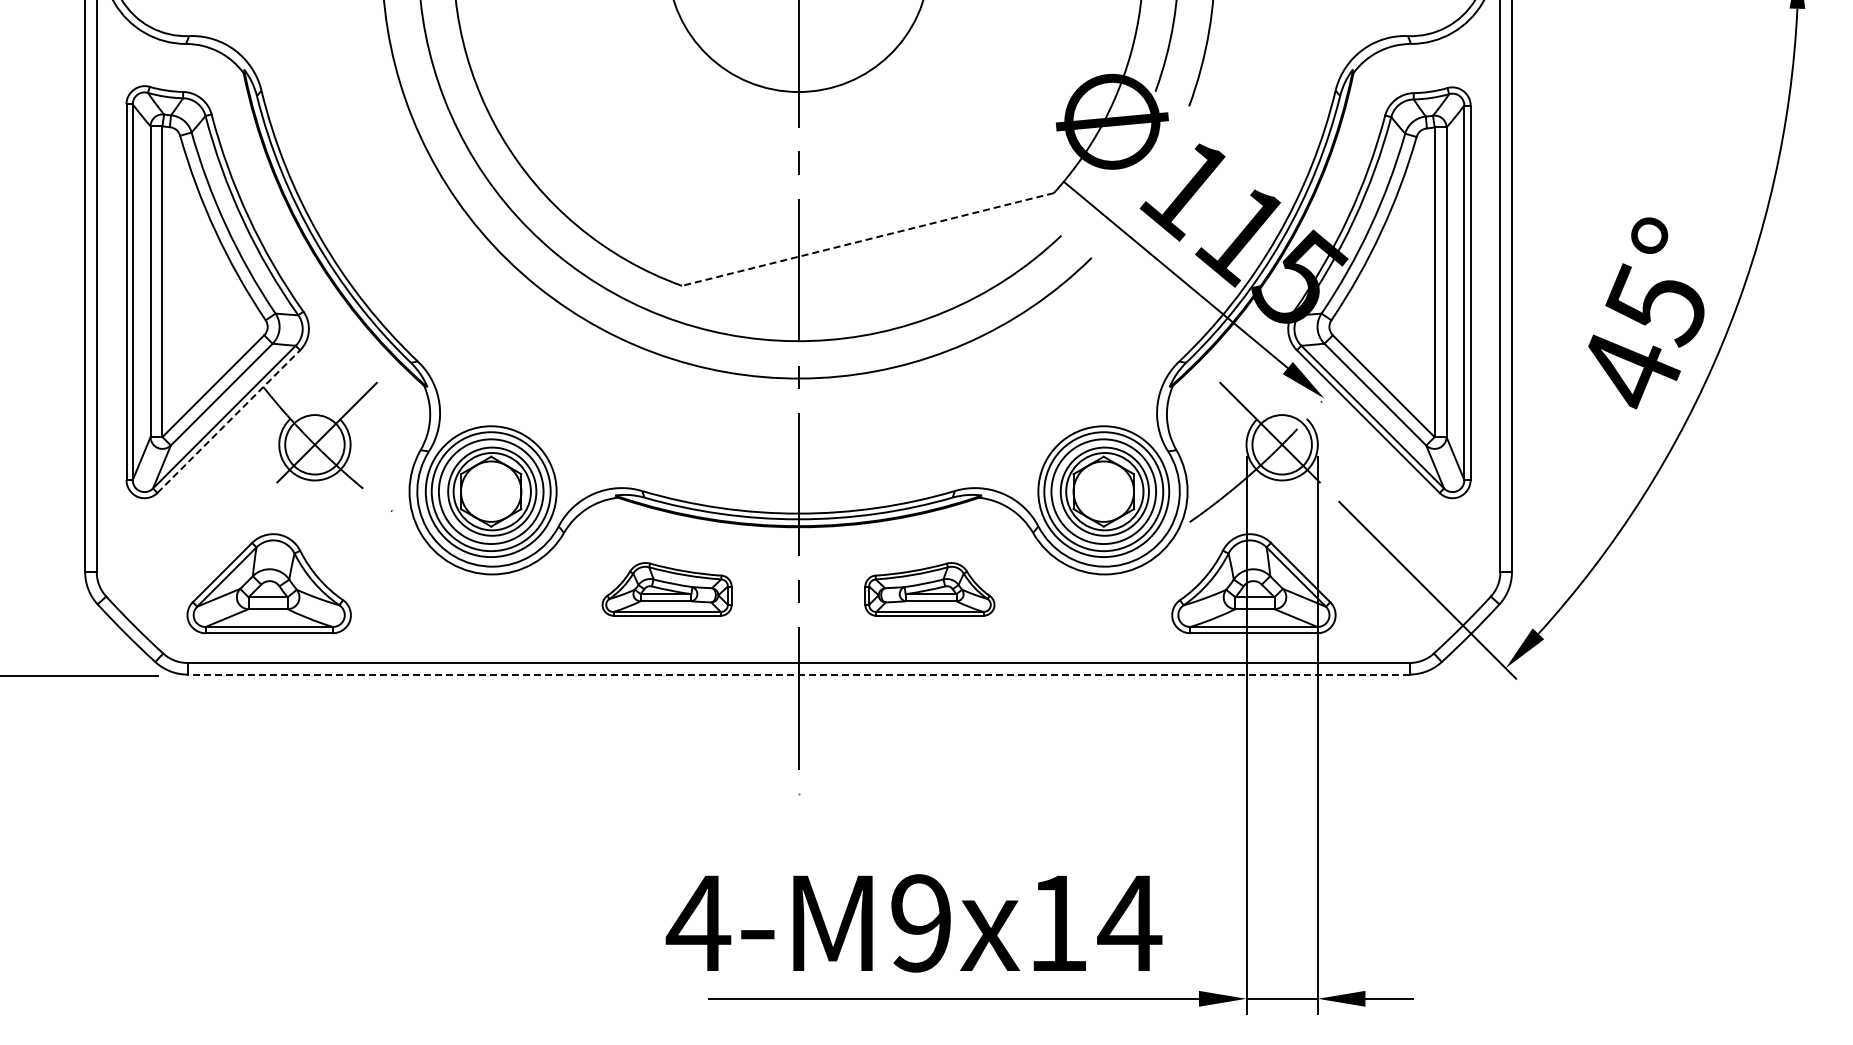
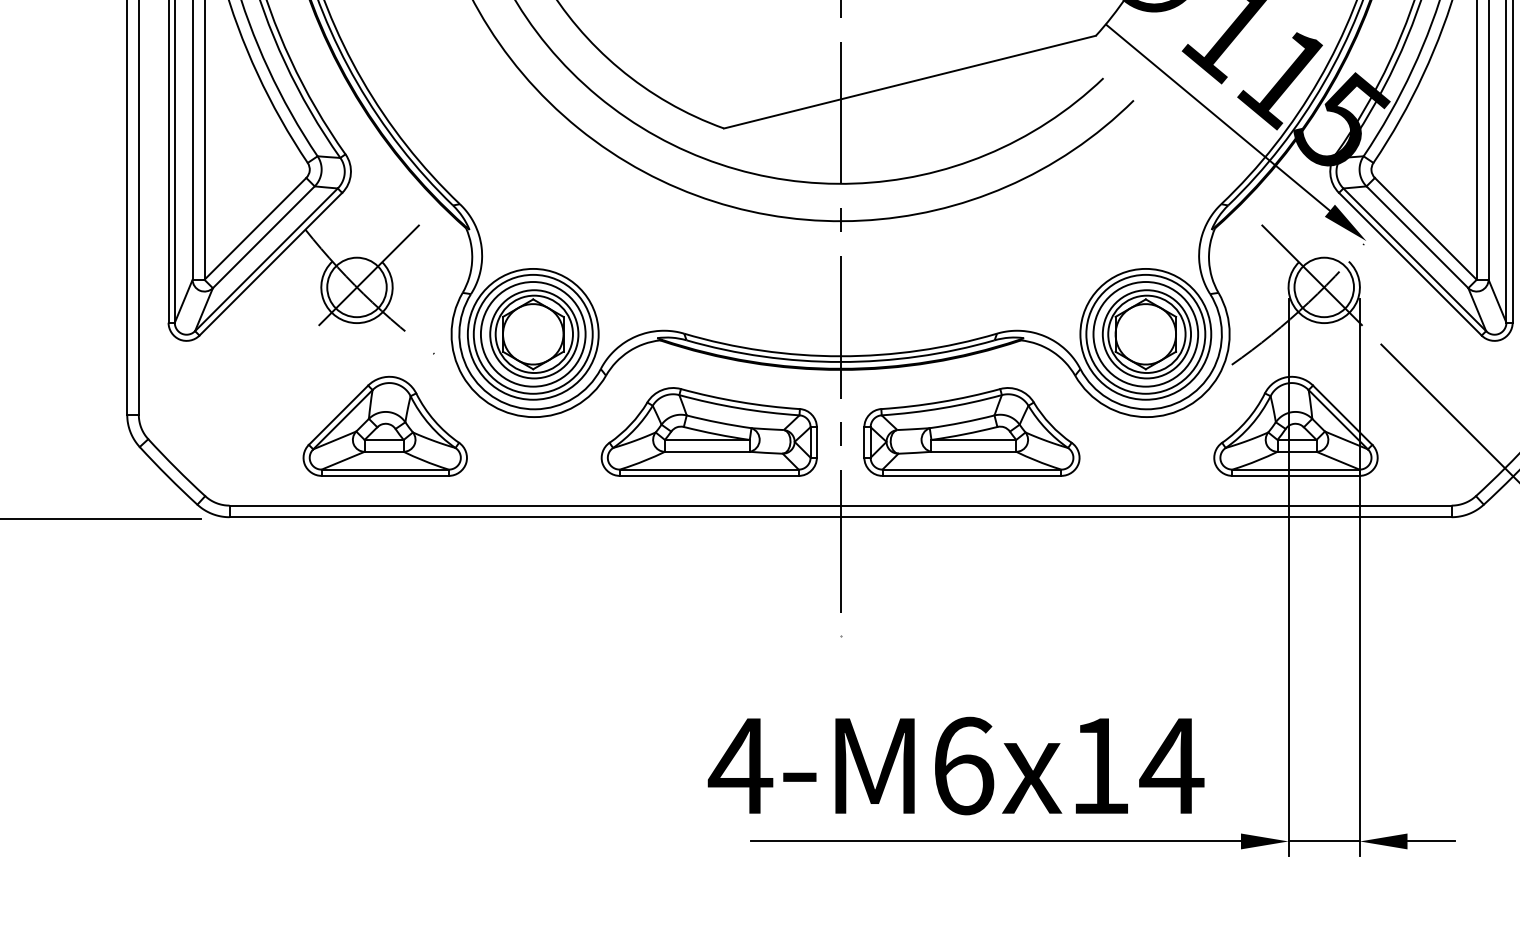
line: (867, 239) -> (909, 82), dashed -> solid
line: (228, 421) -> (270, 264), dashed -> solid
part: (268, 583) -> (384, 426), moved
part: (666, 589) -> (708, 432), size x1.67
part: (929, 589) -> (971, 432), size x1.67
line: (798, 674) -> (840, 517), dashed -> solid
text: (921, 923) -> (963, 766), 4-M9x14 -> 4-M6x14

